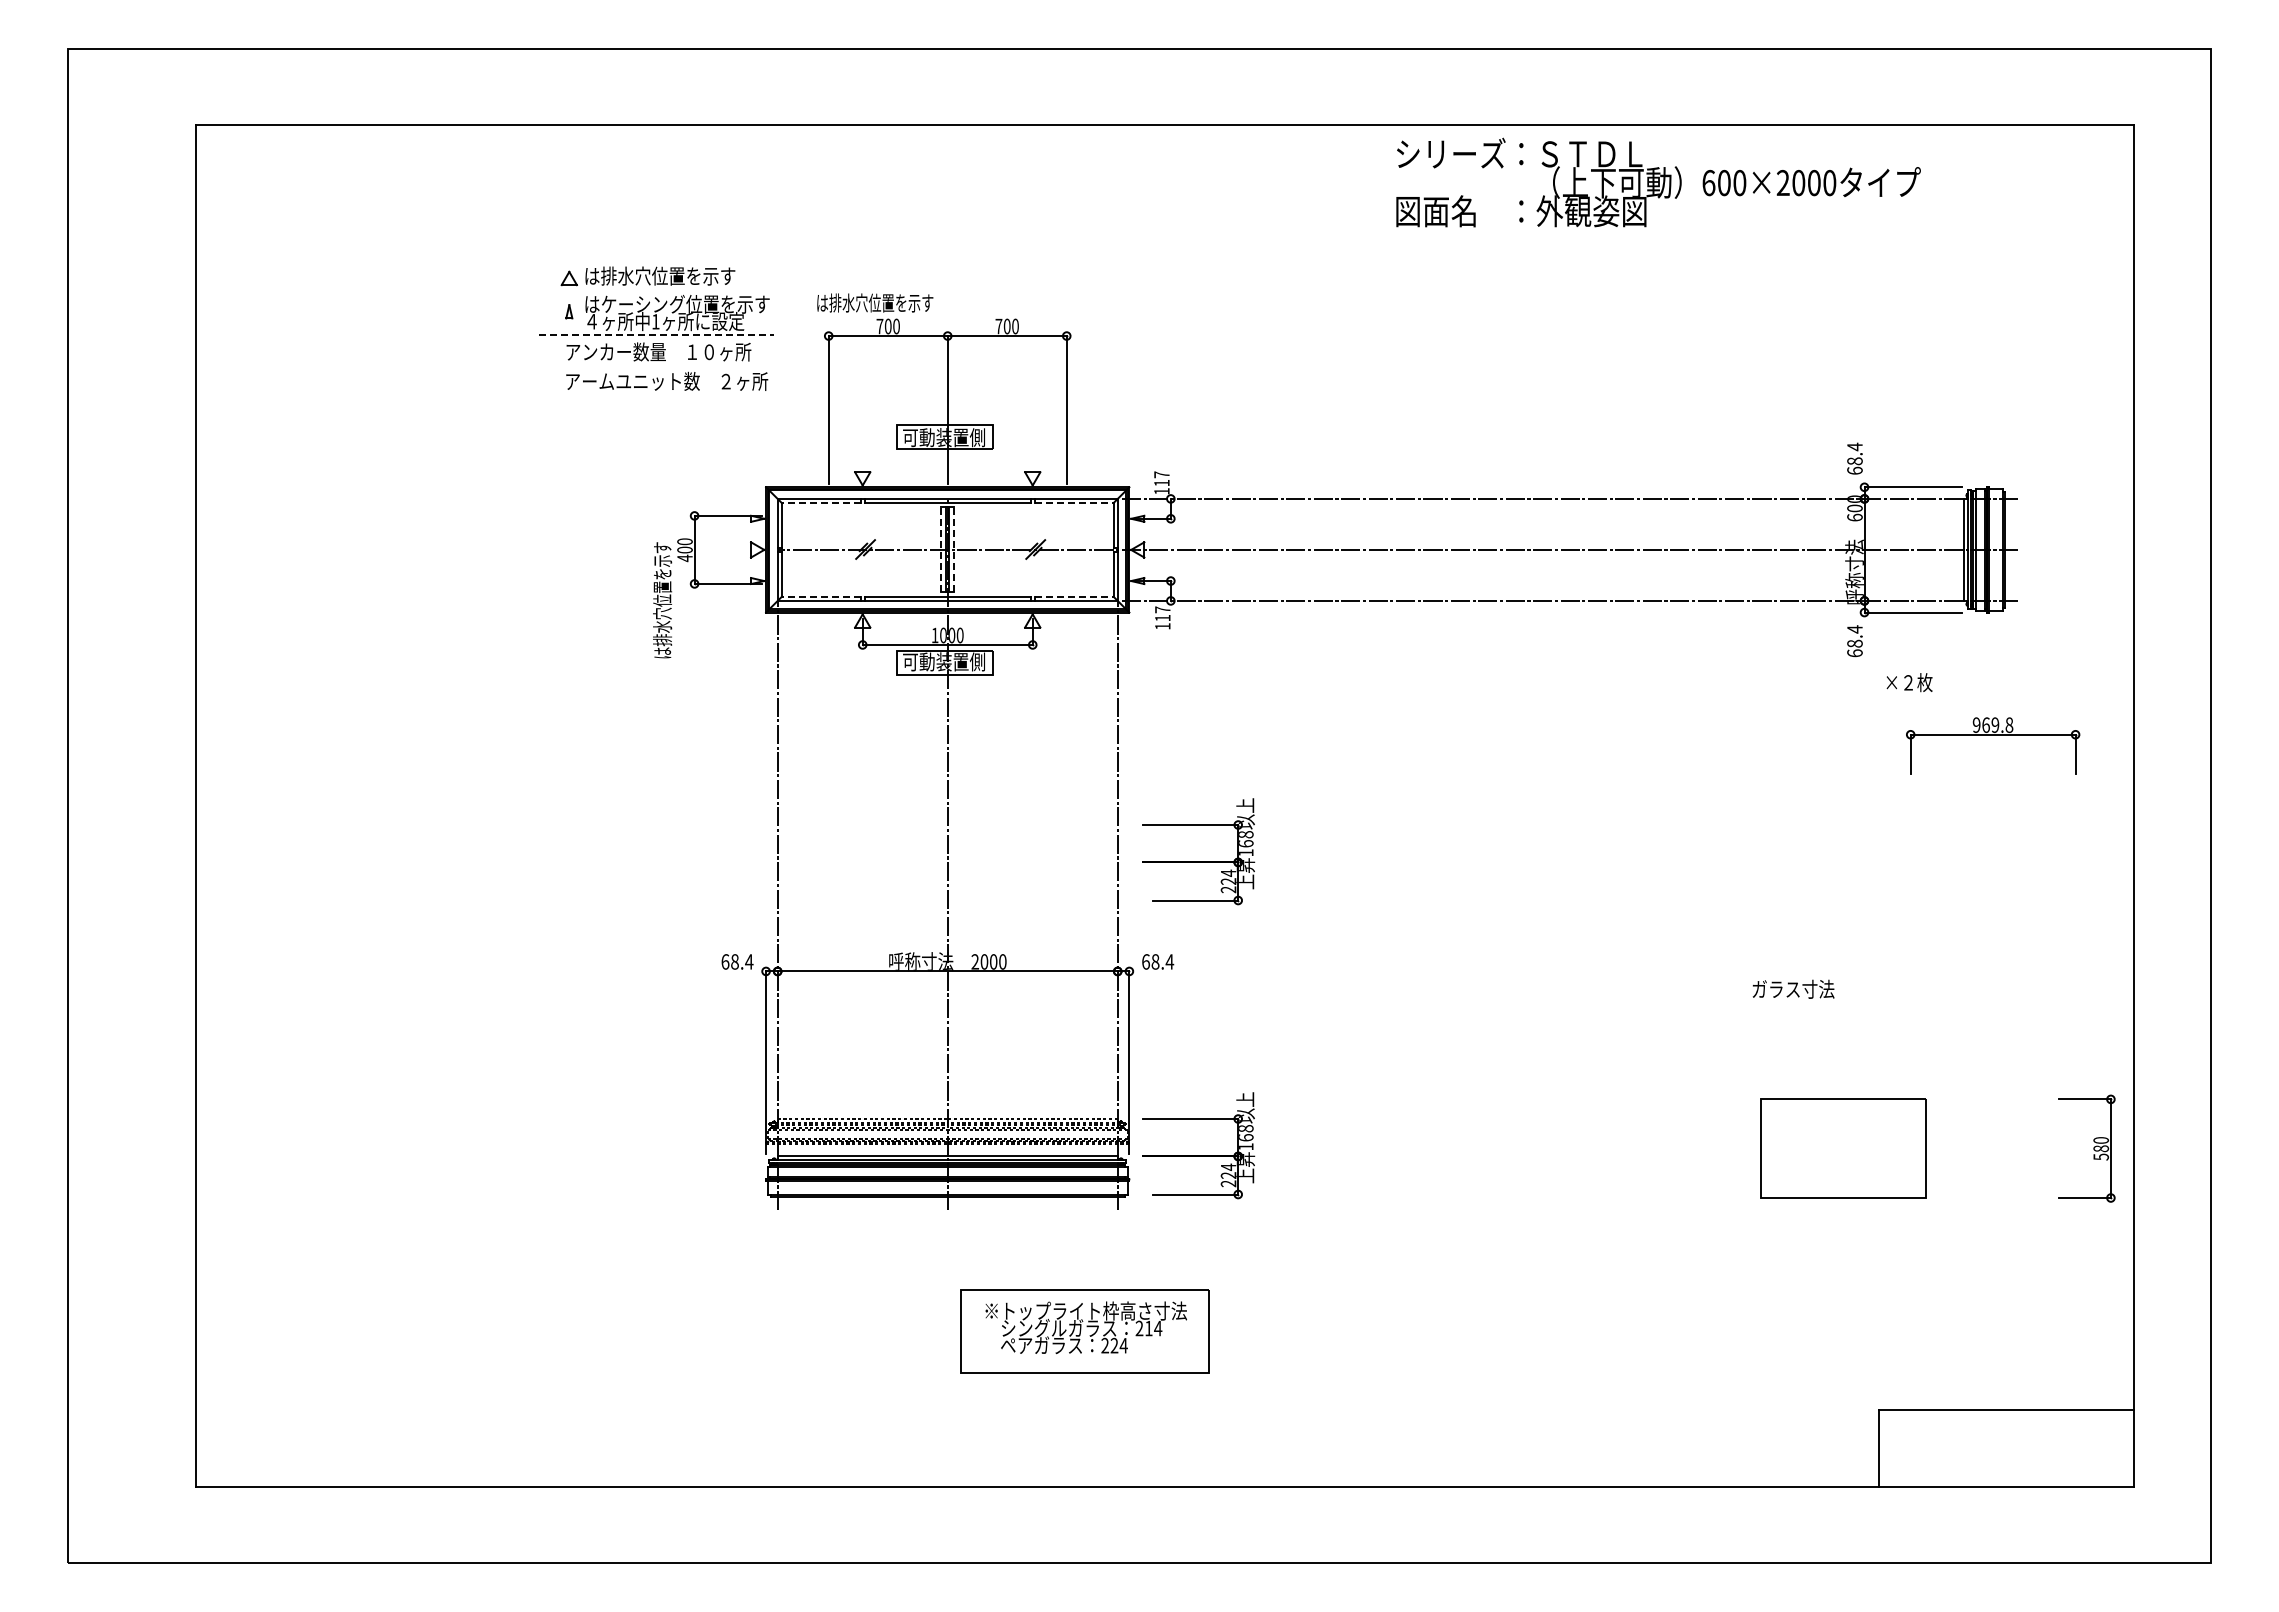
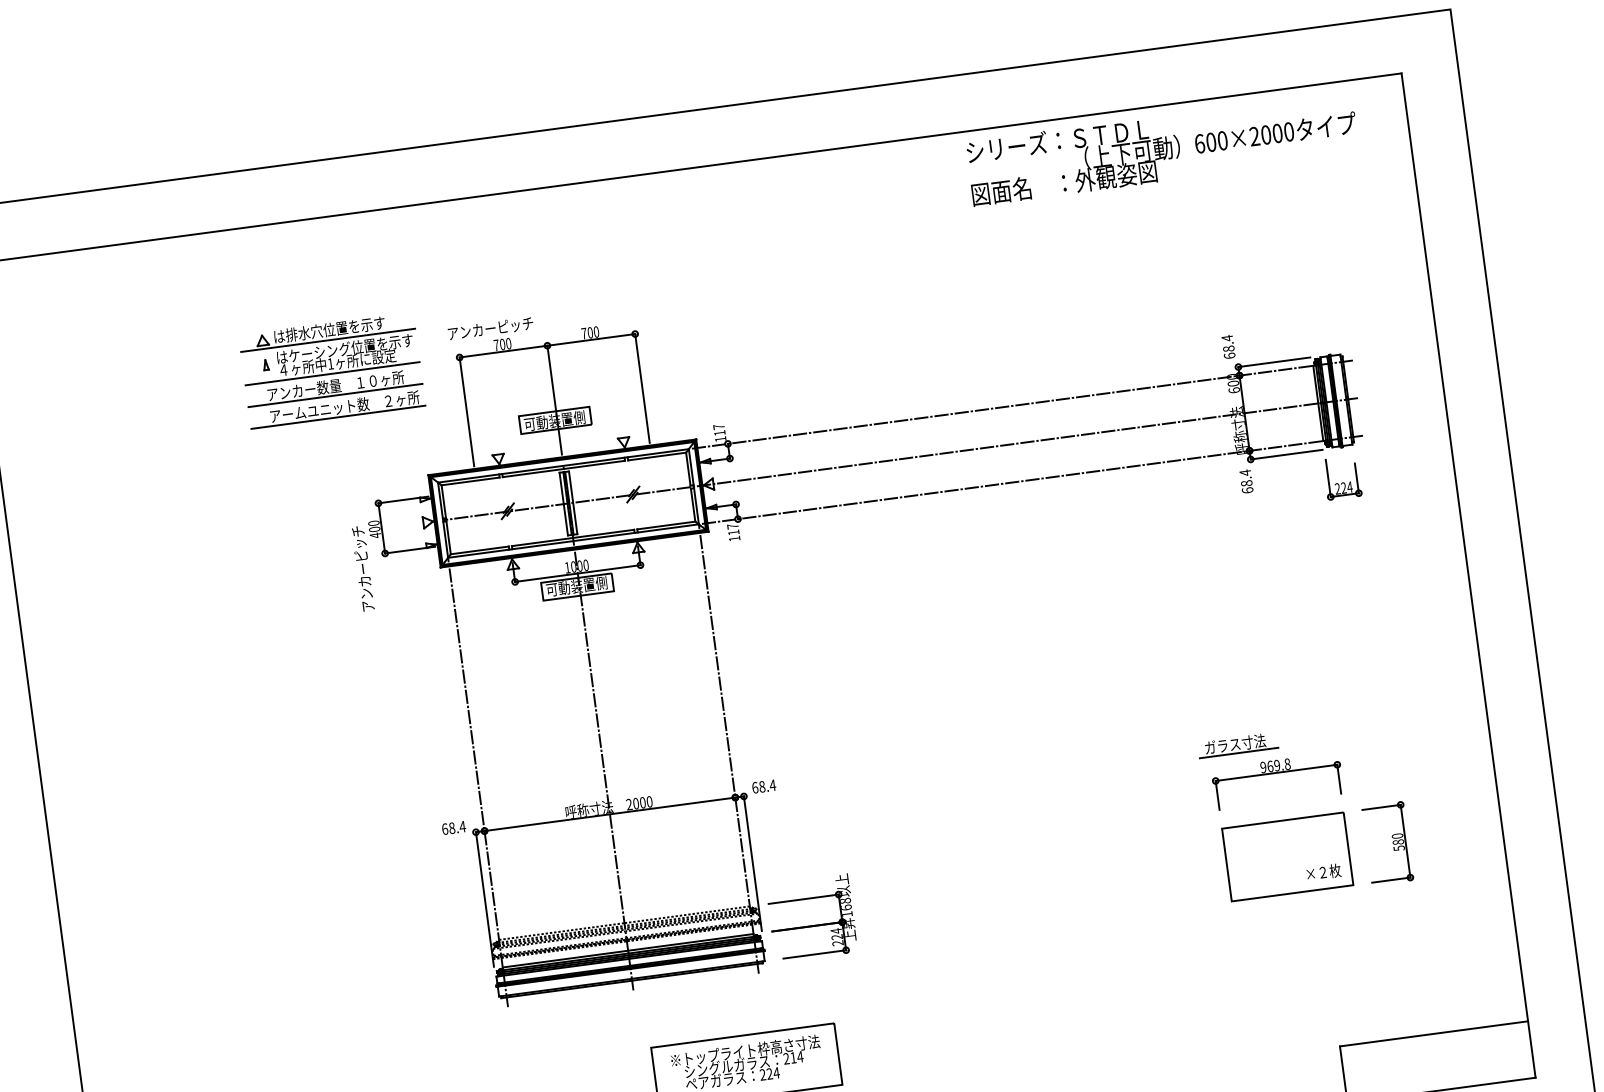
text: (1658, 182) -> (1162, 148), moved
line: (656, 289) -> (328, 340), added
text: (875, 302) -> (490, 328), は排水穴位置を示す -> アンカーピッチ
line: (656, 335) -> (332, 374), dashed -> solid
line: (656, 364) -> (335, 395), added
line: (656, 394) -> (338, 417), added
line: (820, 503) -> (470, 481), dashed -> solid
line: (1074, 503) -> (657, 456), dashed -> solid
line: (941, 549) -> (563, 503), dashed -> solid
line: (954, 549) -> (573, 502), dashed -> solid
line: (820, 596) -> (479, 550), dashed -> solid
line: (1074, 596) -> (666, 525), dashed -> solid
text: (662, 600) -> (363, 568), は排水穴位置を示す -> アンカーピッチ
part: (1983, 653) -> (1342, 477), added
text: (1909, 682) -> (1323, 872), moved
part: (1993, 735) -> (1276, 773), moved
part: (1198, 861) -> (784, 708), removed
line: (1796, 1001) -> (1238, 752), added
part: (2093, 1148) -> (1392, 842), moved

